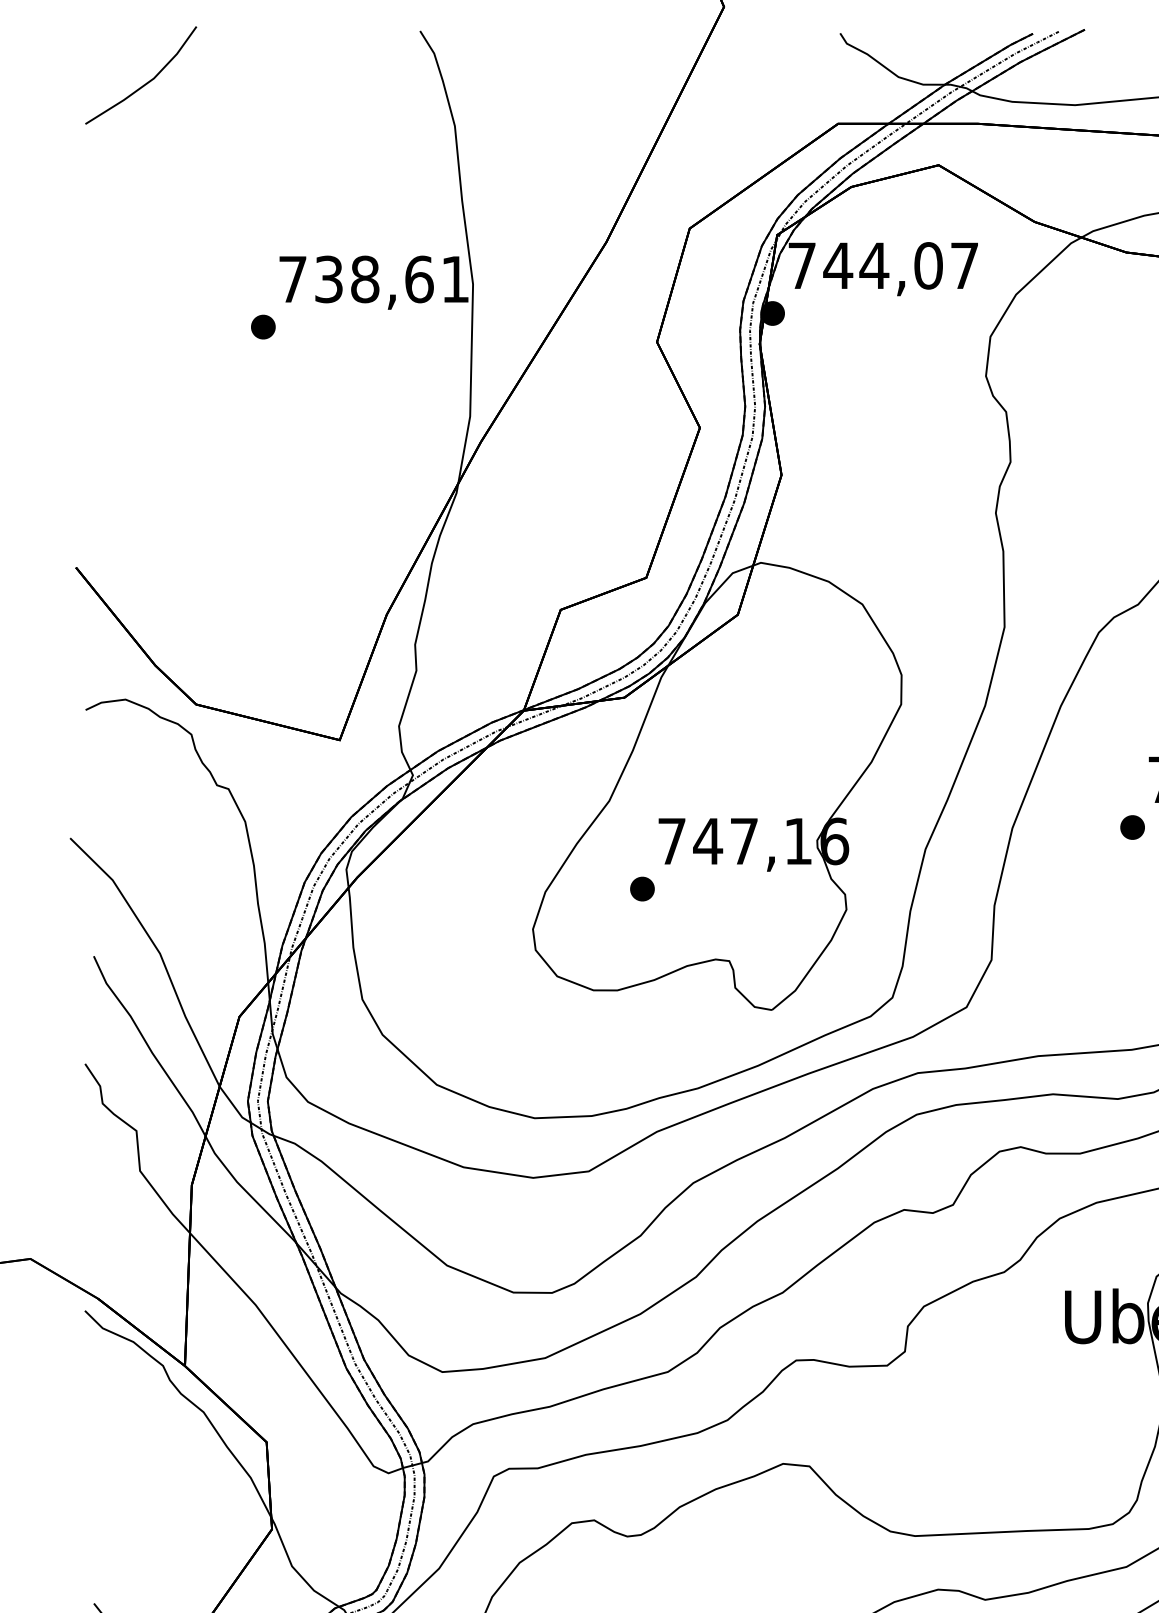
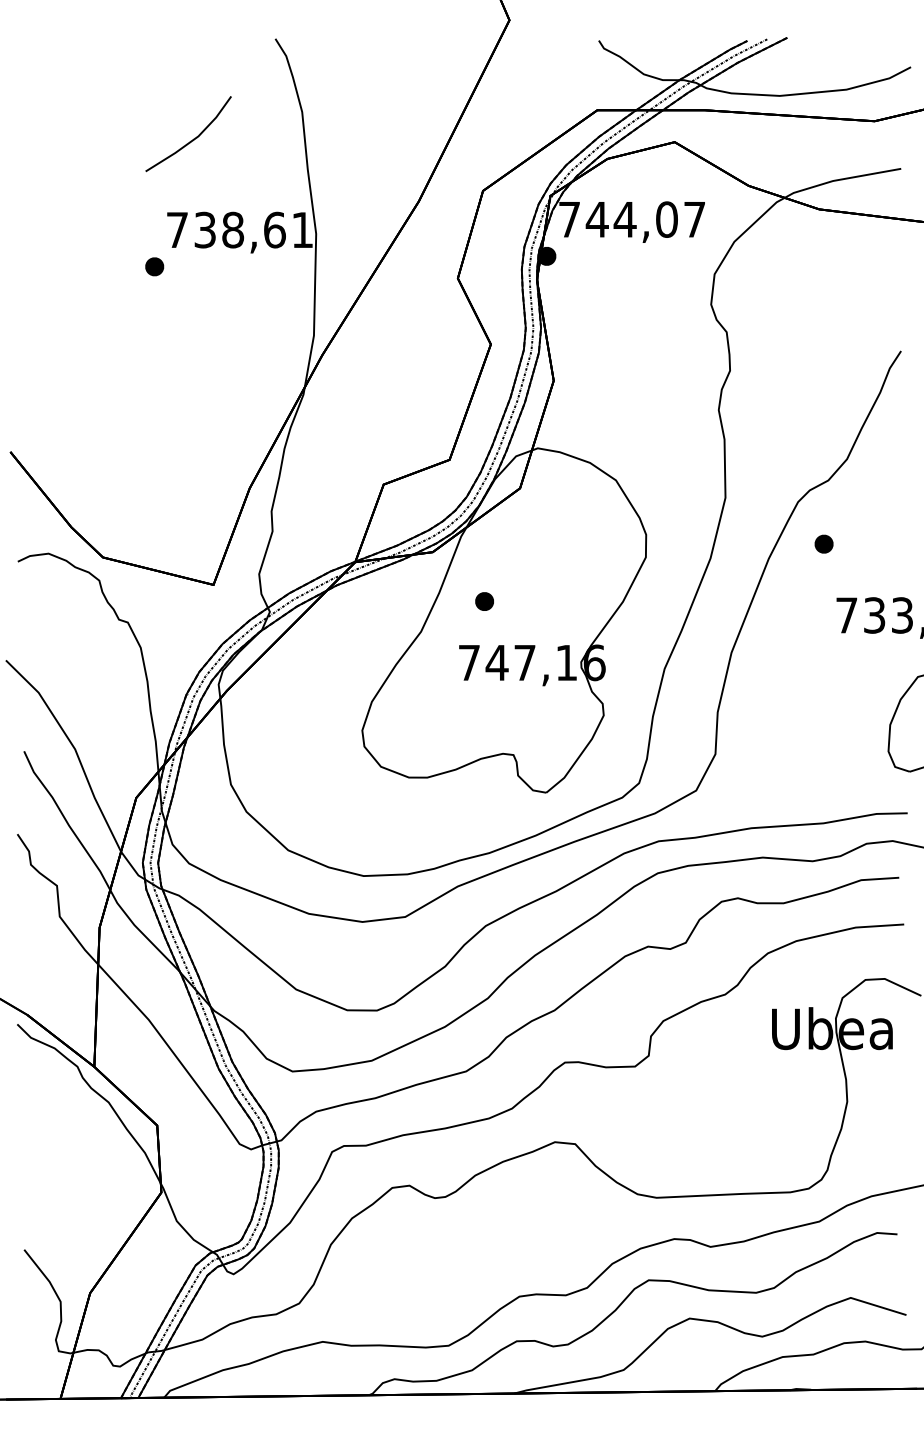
line: (143, 83) -> (190, 140), moved
part: (1131, 826) -> (823, 543), moved
part: (642, 888) -> (484, 601), moved

